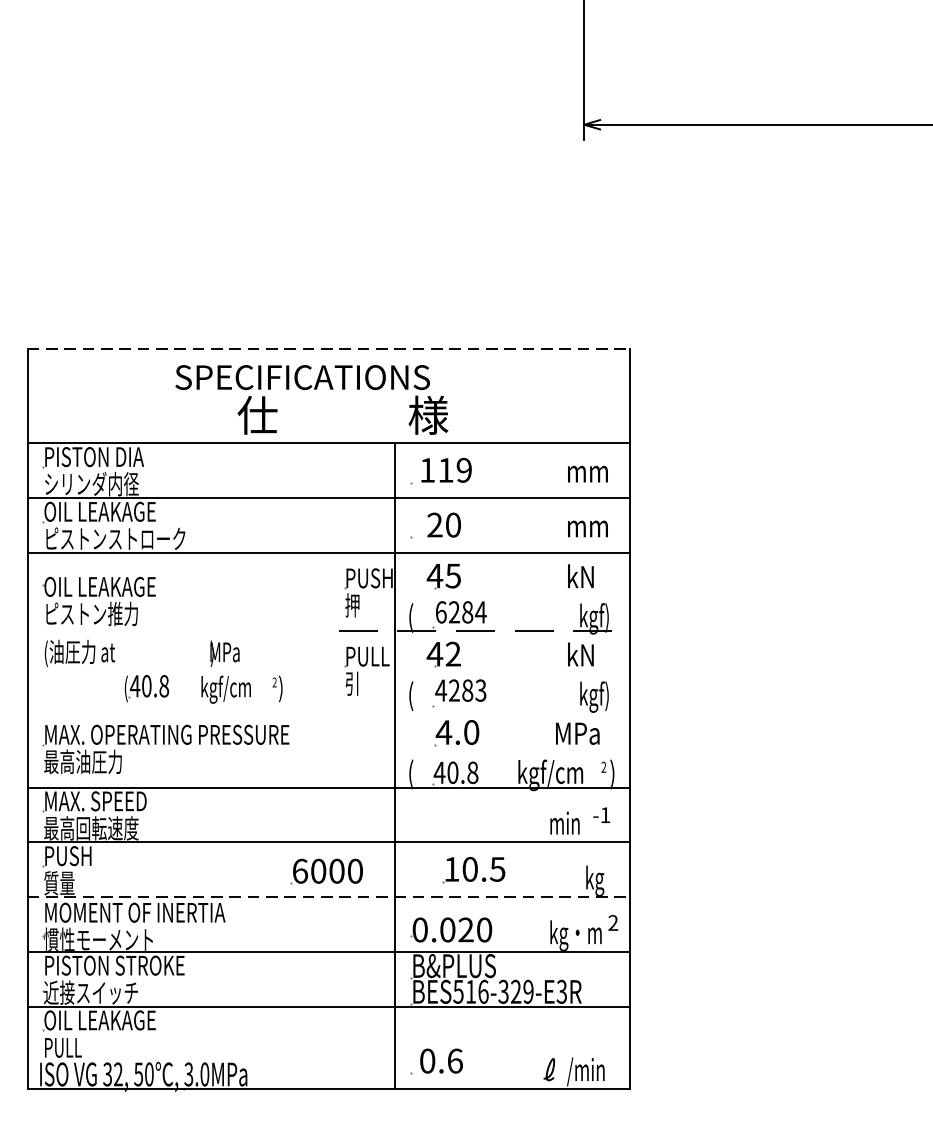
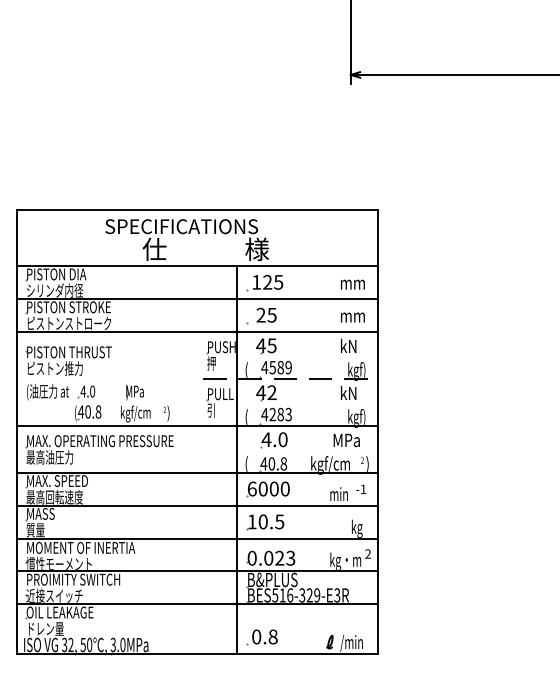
line: (329, 348) -> (197, 209), dashed -> solid
text: (455, 468) -> (273, 281), 119 -> 125
text: (114, 512) -> (68, 307), OIL LEAKAGE -> PISTON STROKE
text: (452, 523) -> (271, 314), 20 -> 25
text: (114, 587) -> (68, 352), OIL LEAKAGE -> PISTON THRUST
text: (460, 612) -> (276, 367), 6284 -> 4589
part: (144, 652) -> (86, 391), added
line: (329, 708) -> (197, 425), added
text: (69, 855) -> (41, 513), PUSH -> MASS
part: (473, 870) -> (265, 522), moved
part: (325, 872) -> (267, 489), moved
line: (329, 897) -> (197, 538), dashed -> solid
text: (483, 930) -> (290, 558), 0.020 -> 0.023
text: (129, 965) -> (77, 579), PISTON STROKE -> PROIMITY SWITCH
text: (75, 1046) -> (45, 628), PULL -> ドレン量
text: (454, 1060) -> (272, 636), 0.6 -> 0.8

